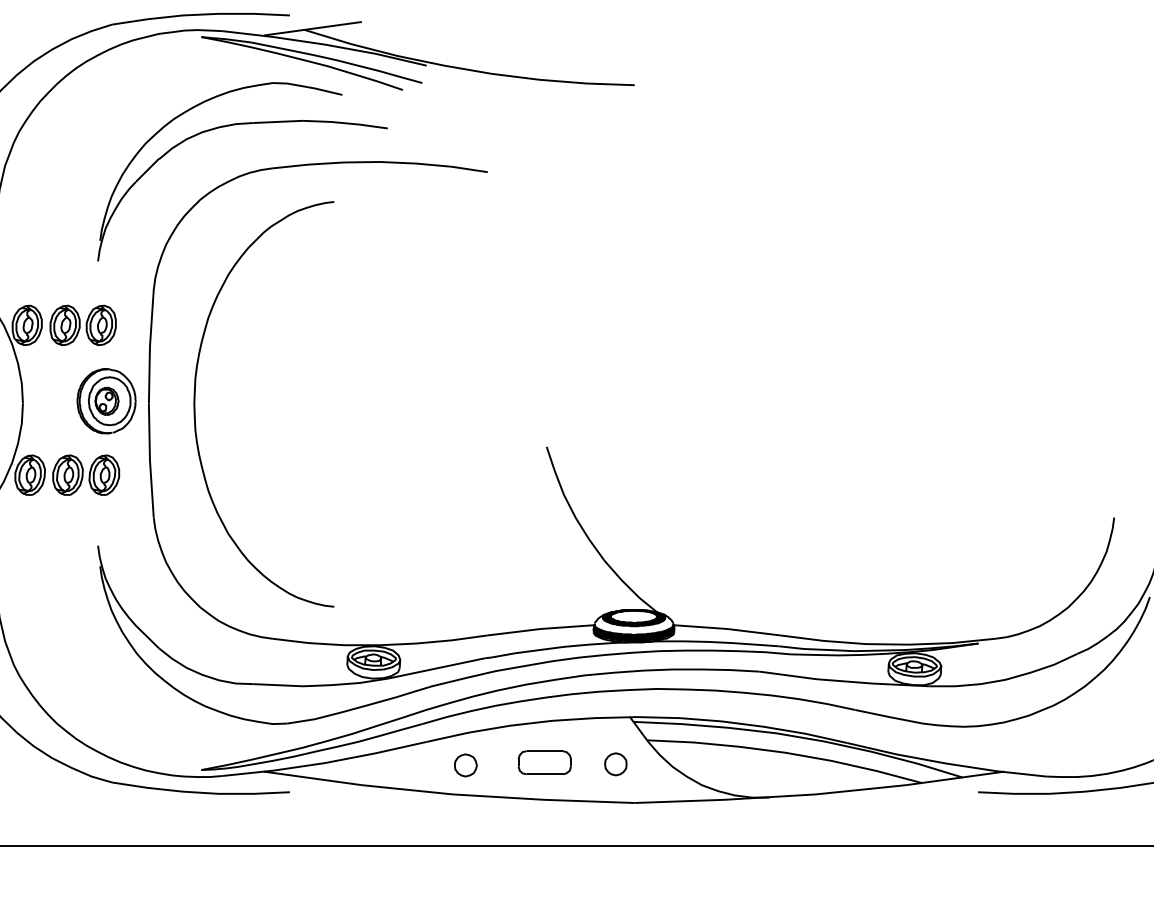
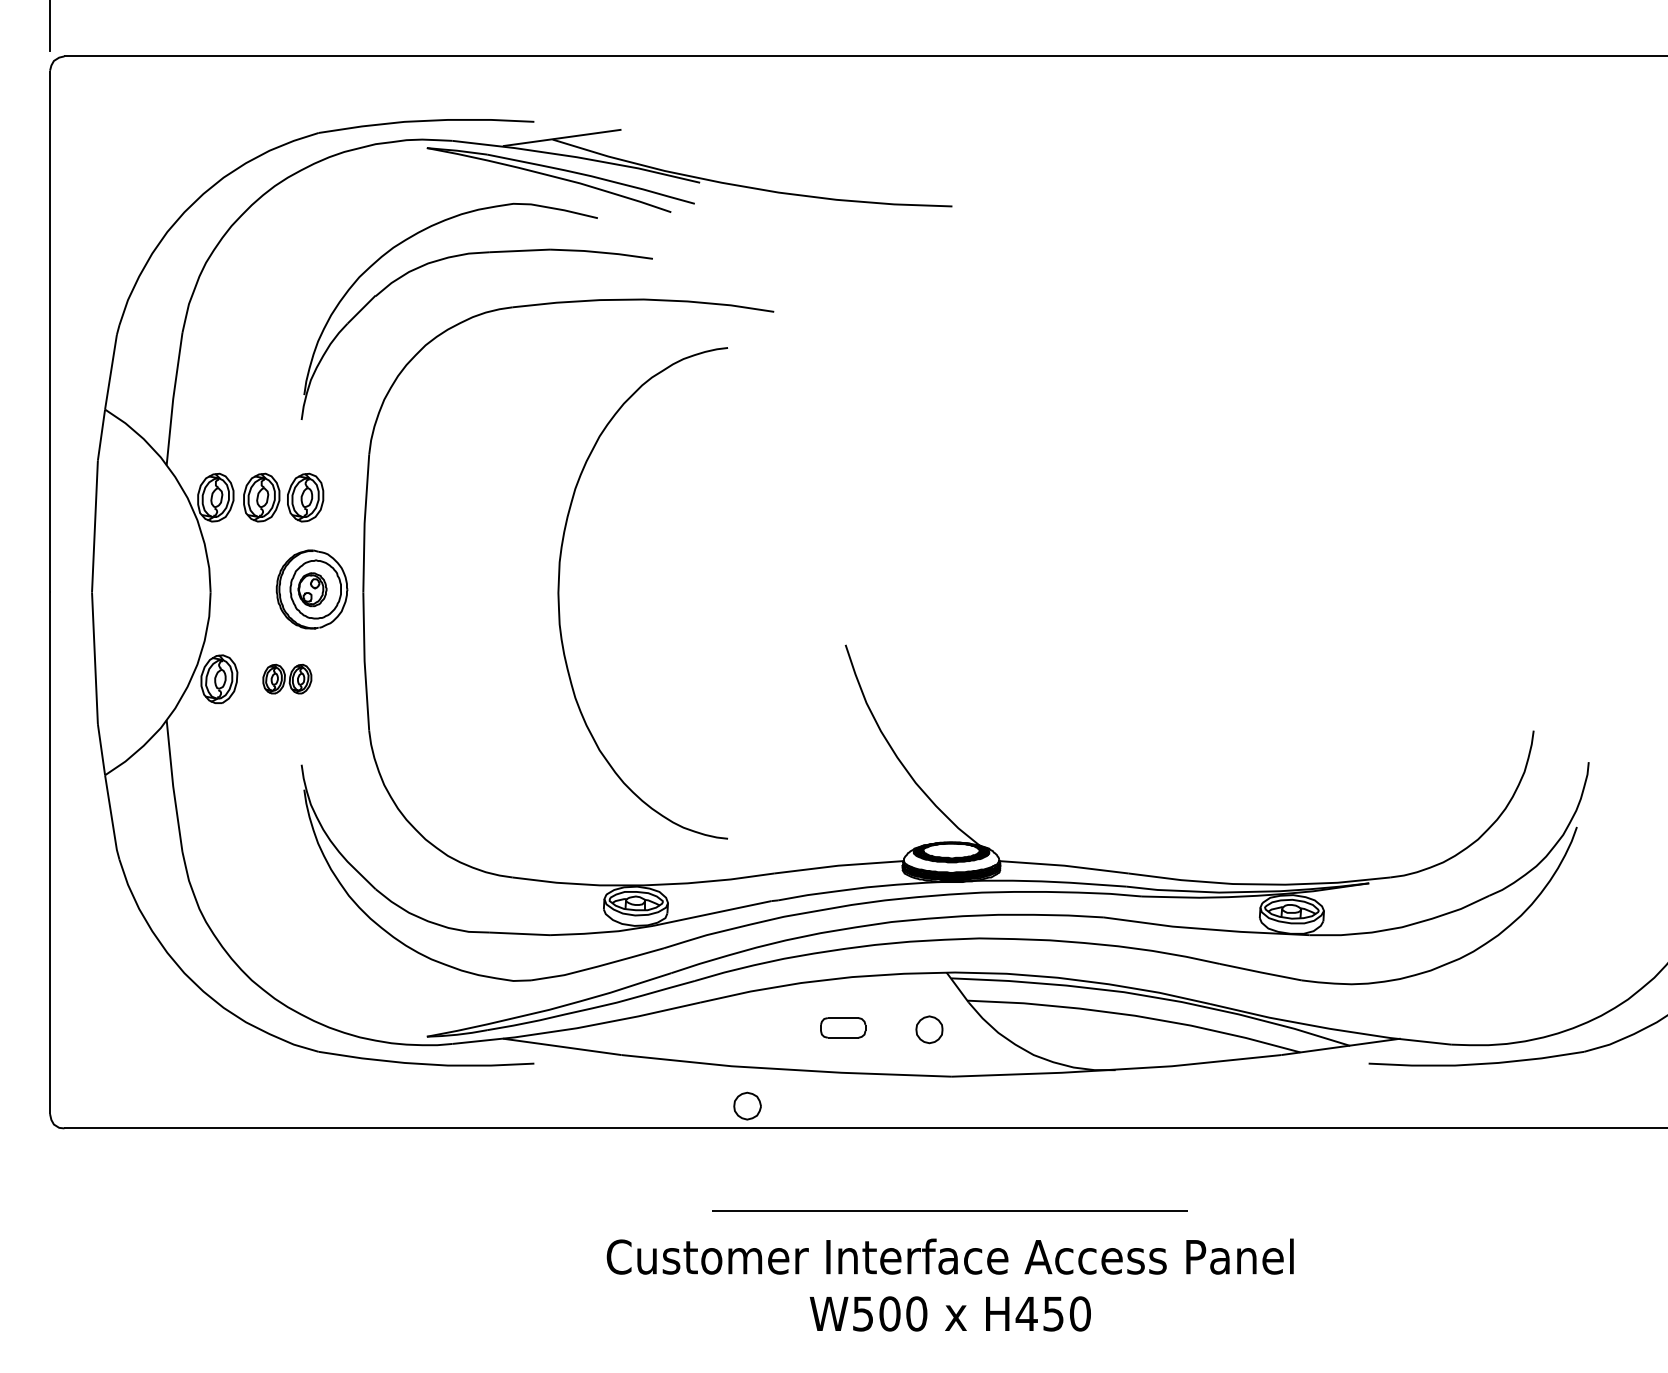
curve: (195, 404) -> (559, 593), moved
part: (86, 474) -> (287, 678), size x0.6
part: (544, 762) -> (842, 1027), size x0.7
part: (465, 764) -> (747, 1105), moved

